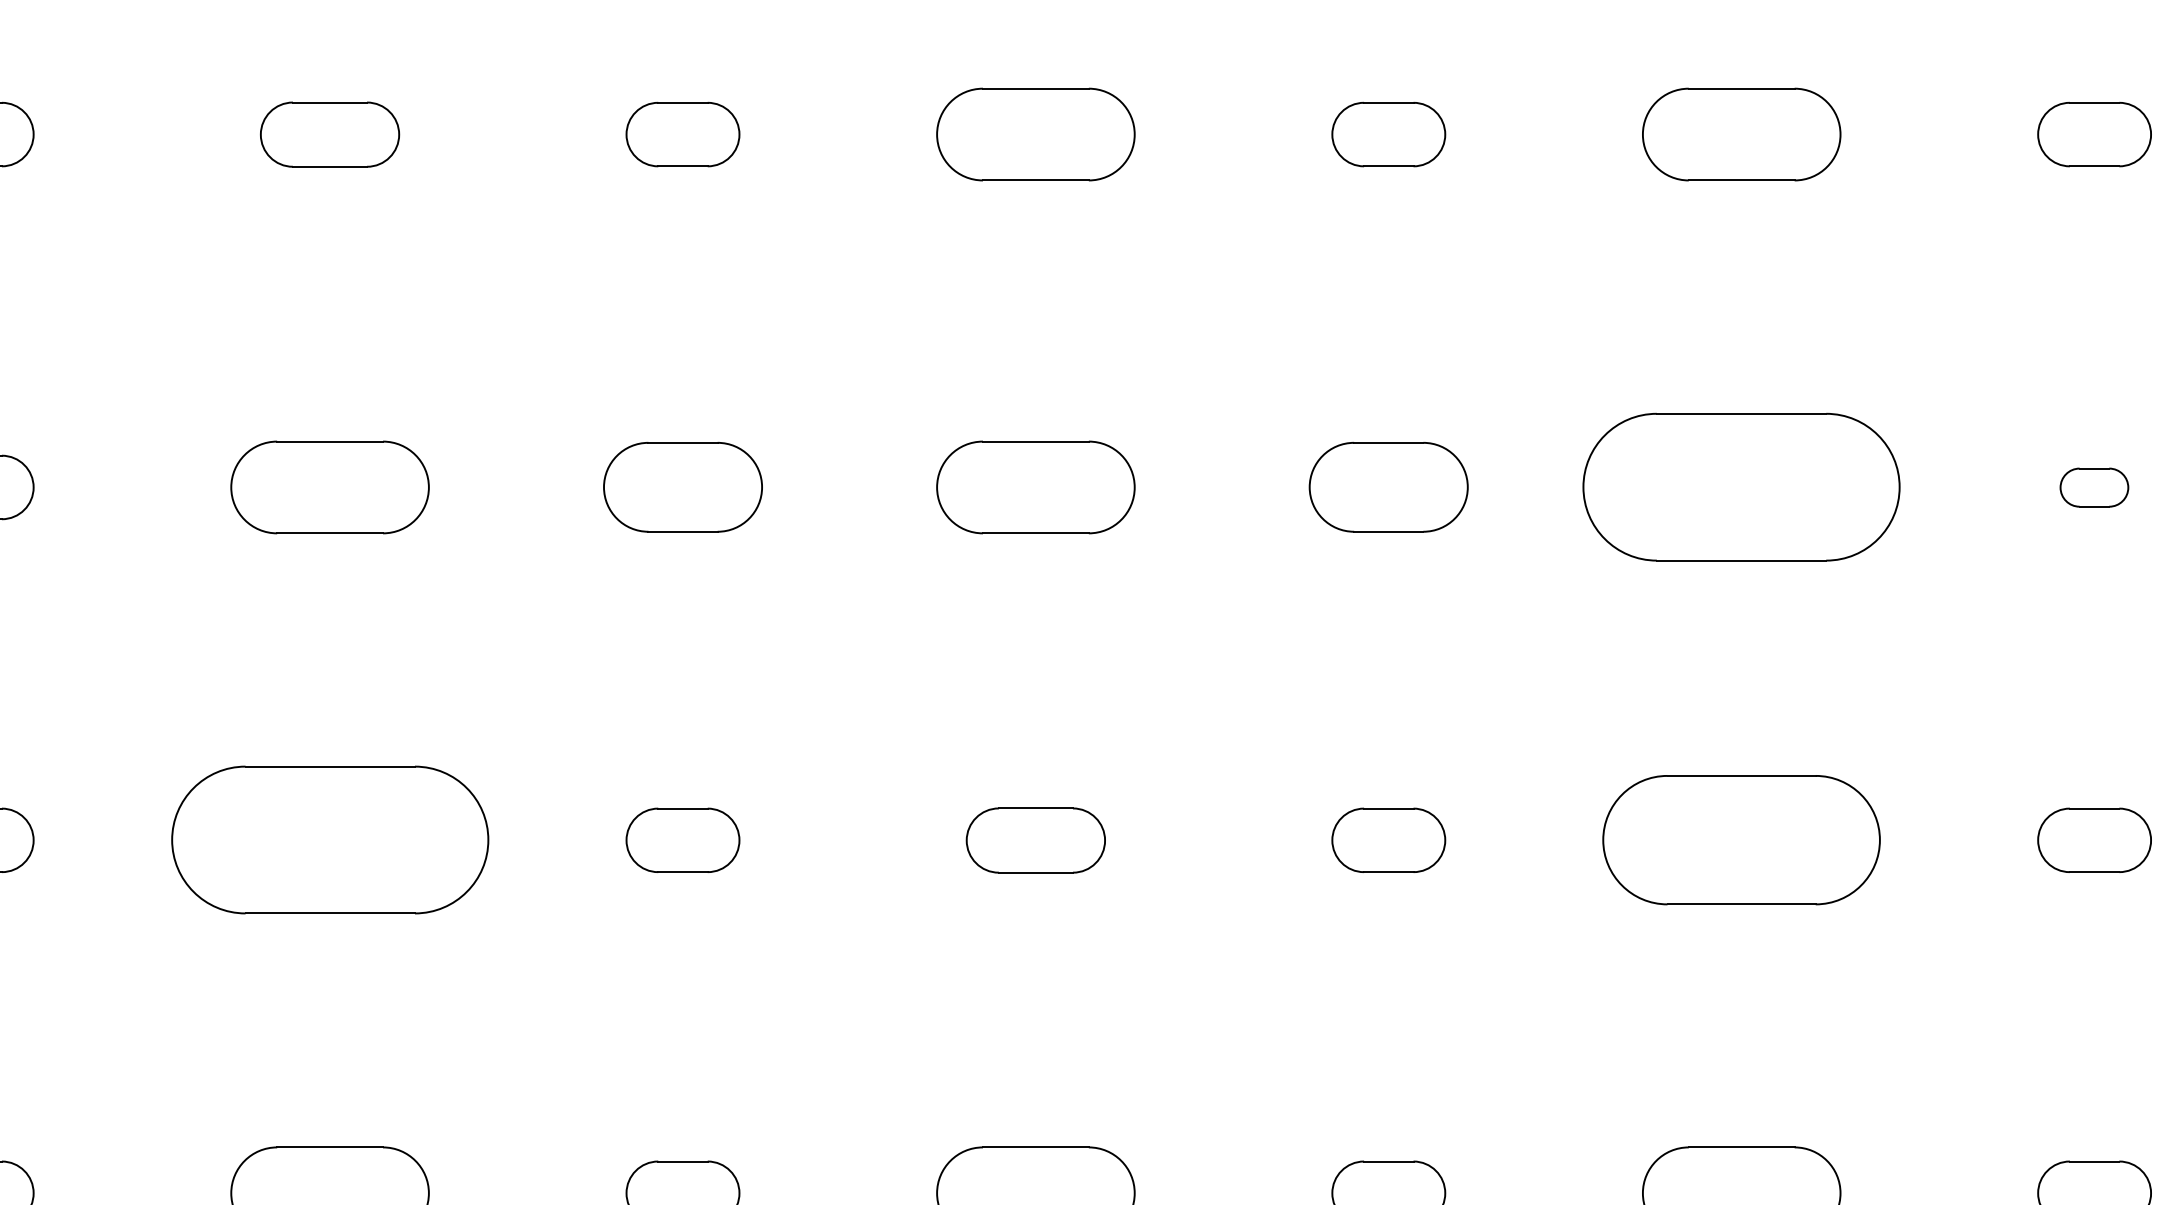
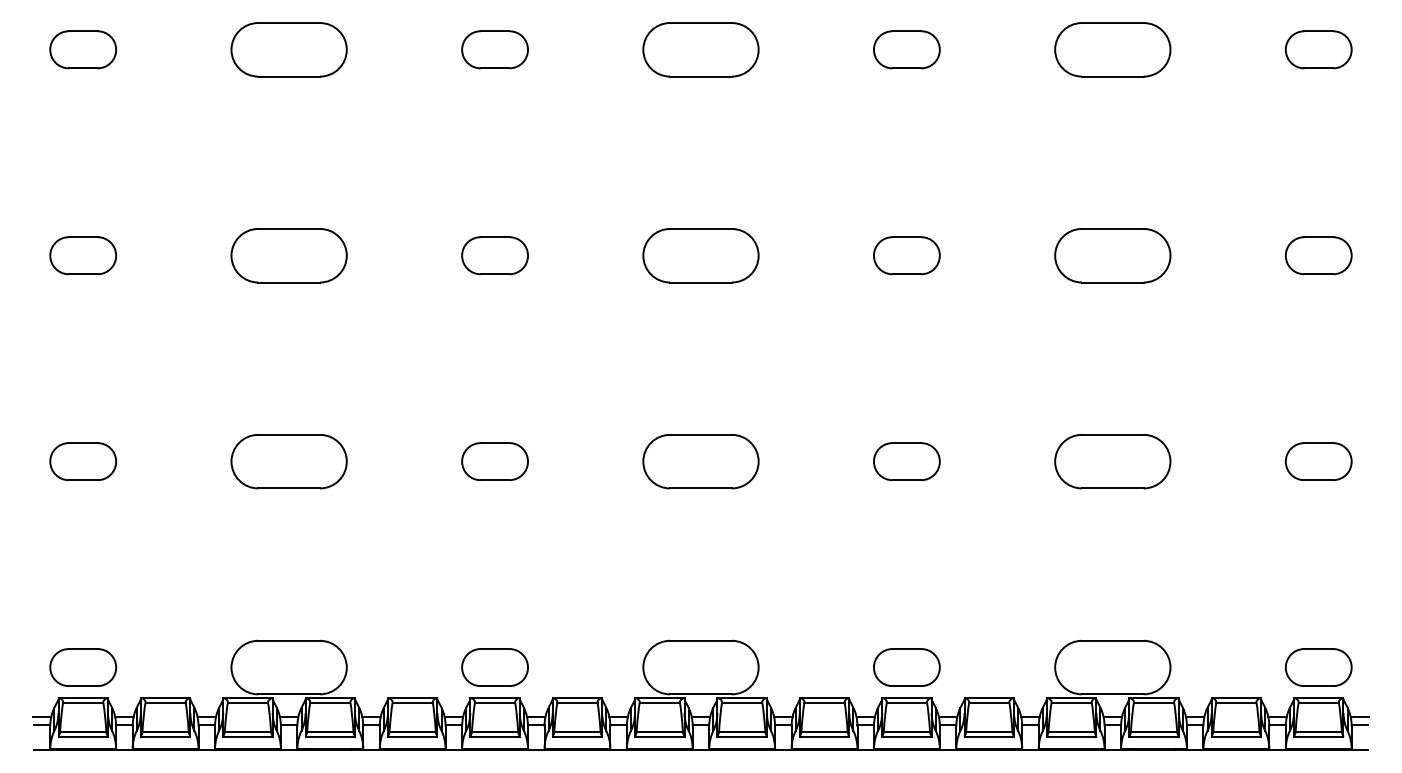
part: (328, 134) -> (288, 49), size x1.43
part: (682, 487) -> (494, 255), size x0.71
part: (1388, 487) -> (906, 255), size x0.71
part: (1741, 487) -> (1112, 255), size x0.62
part: (2094, 487) -> (1318, 255), size x1.67
part: (328, 840) -> (288, 461), size x0.62
part: (1035, 840) -> (700, 461), size x1.43
part: (1741, 840) -> (1112, 461), size x0.71

